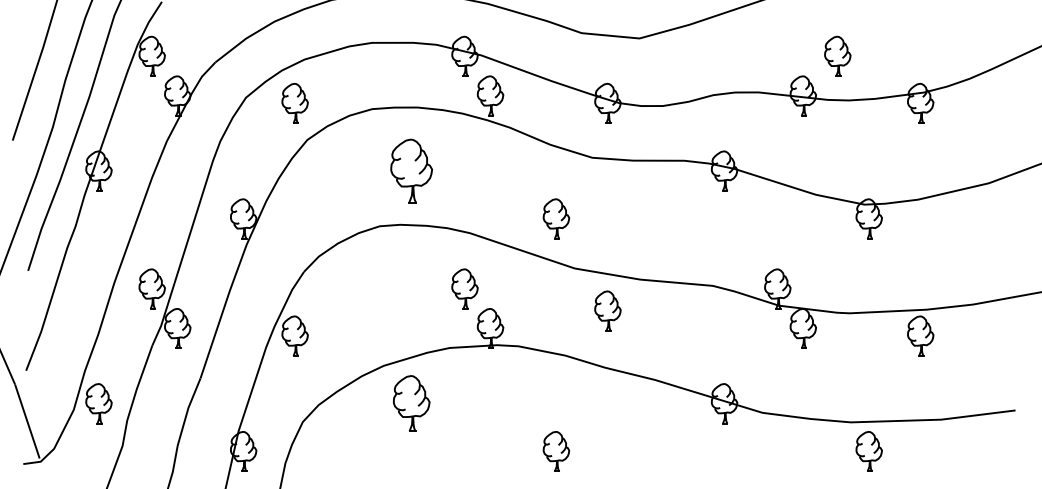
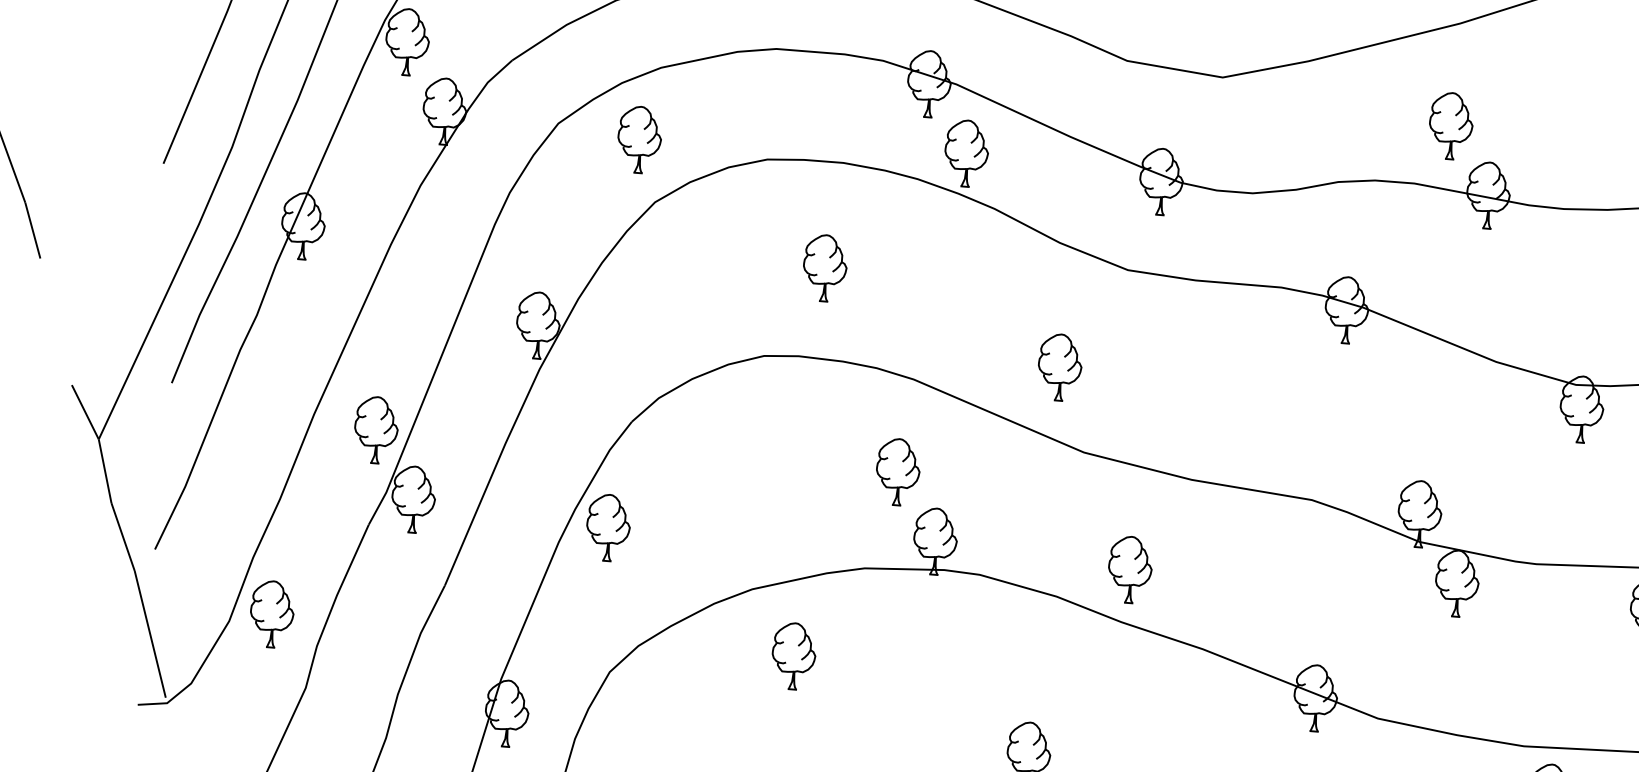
part: (837, 55) -> (1450, 124), moved
part: (411, 170) -> (824, 267), size x0.62
part: (607, 310) -> (1129, 568), moved
part: (411, 403) -> (793, 655), size x0.71

